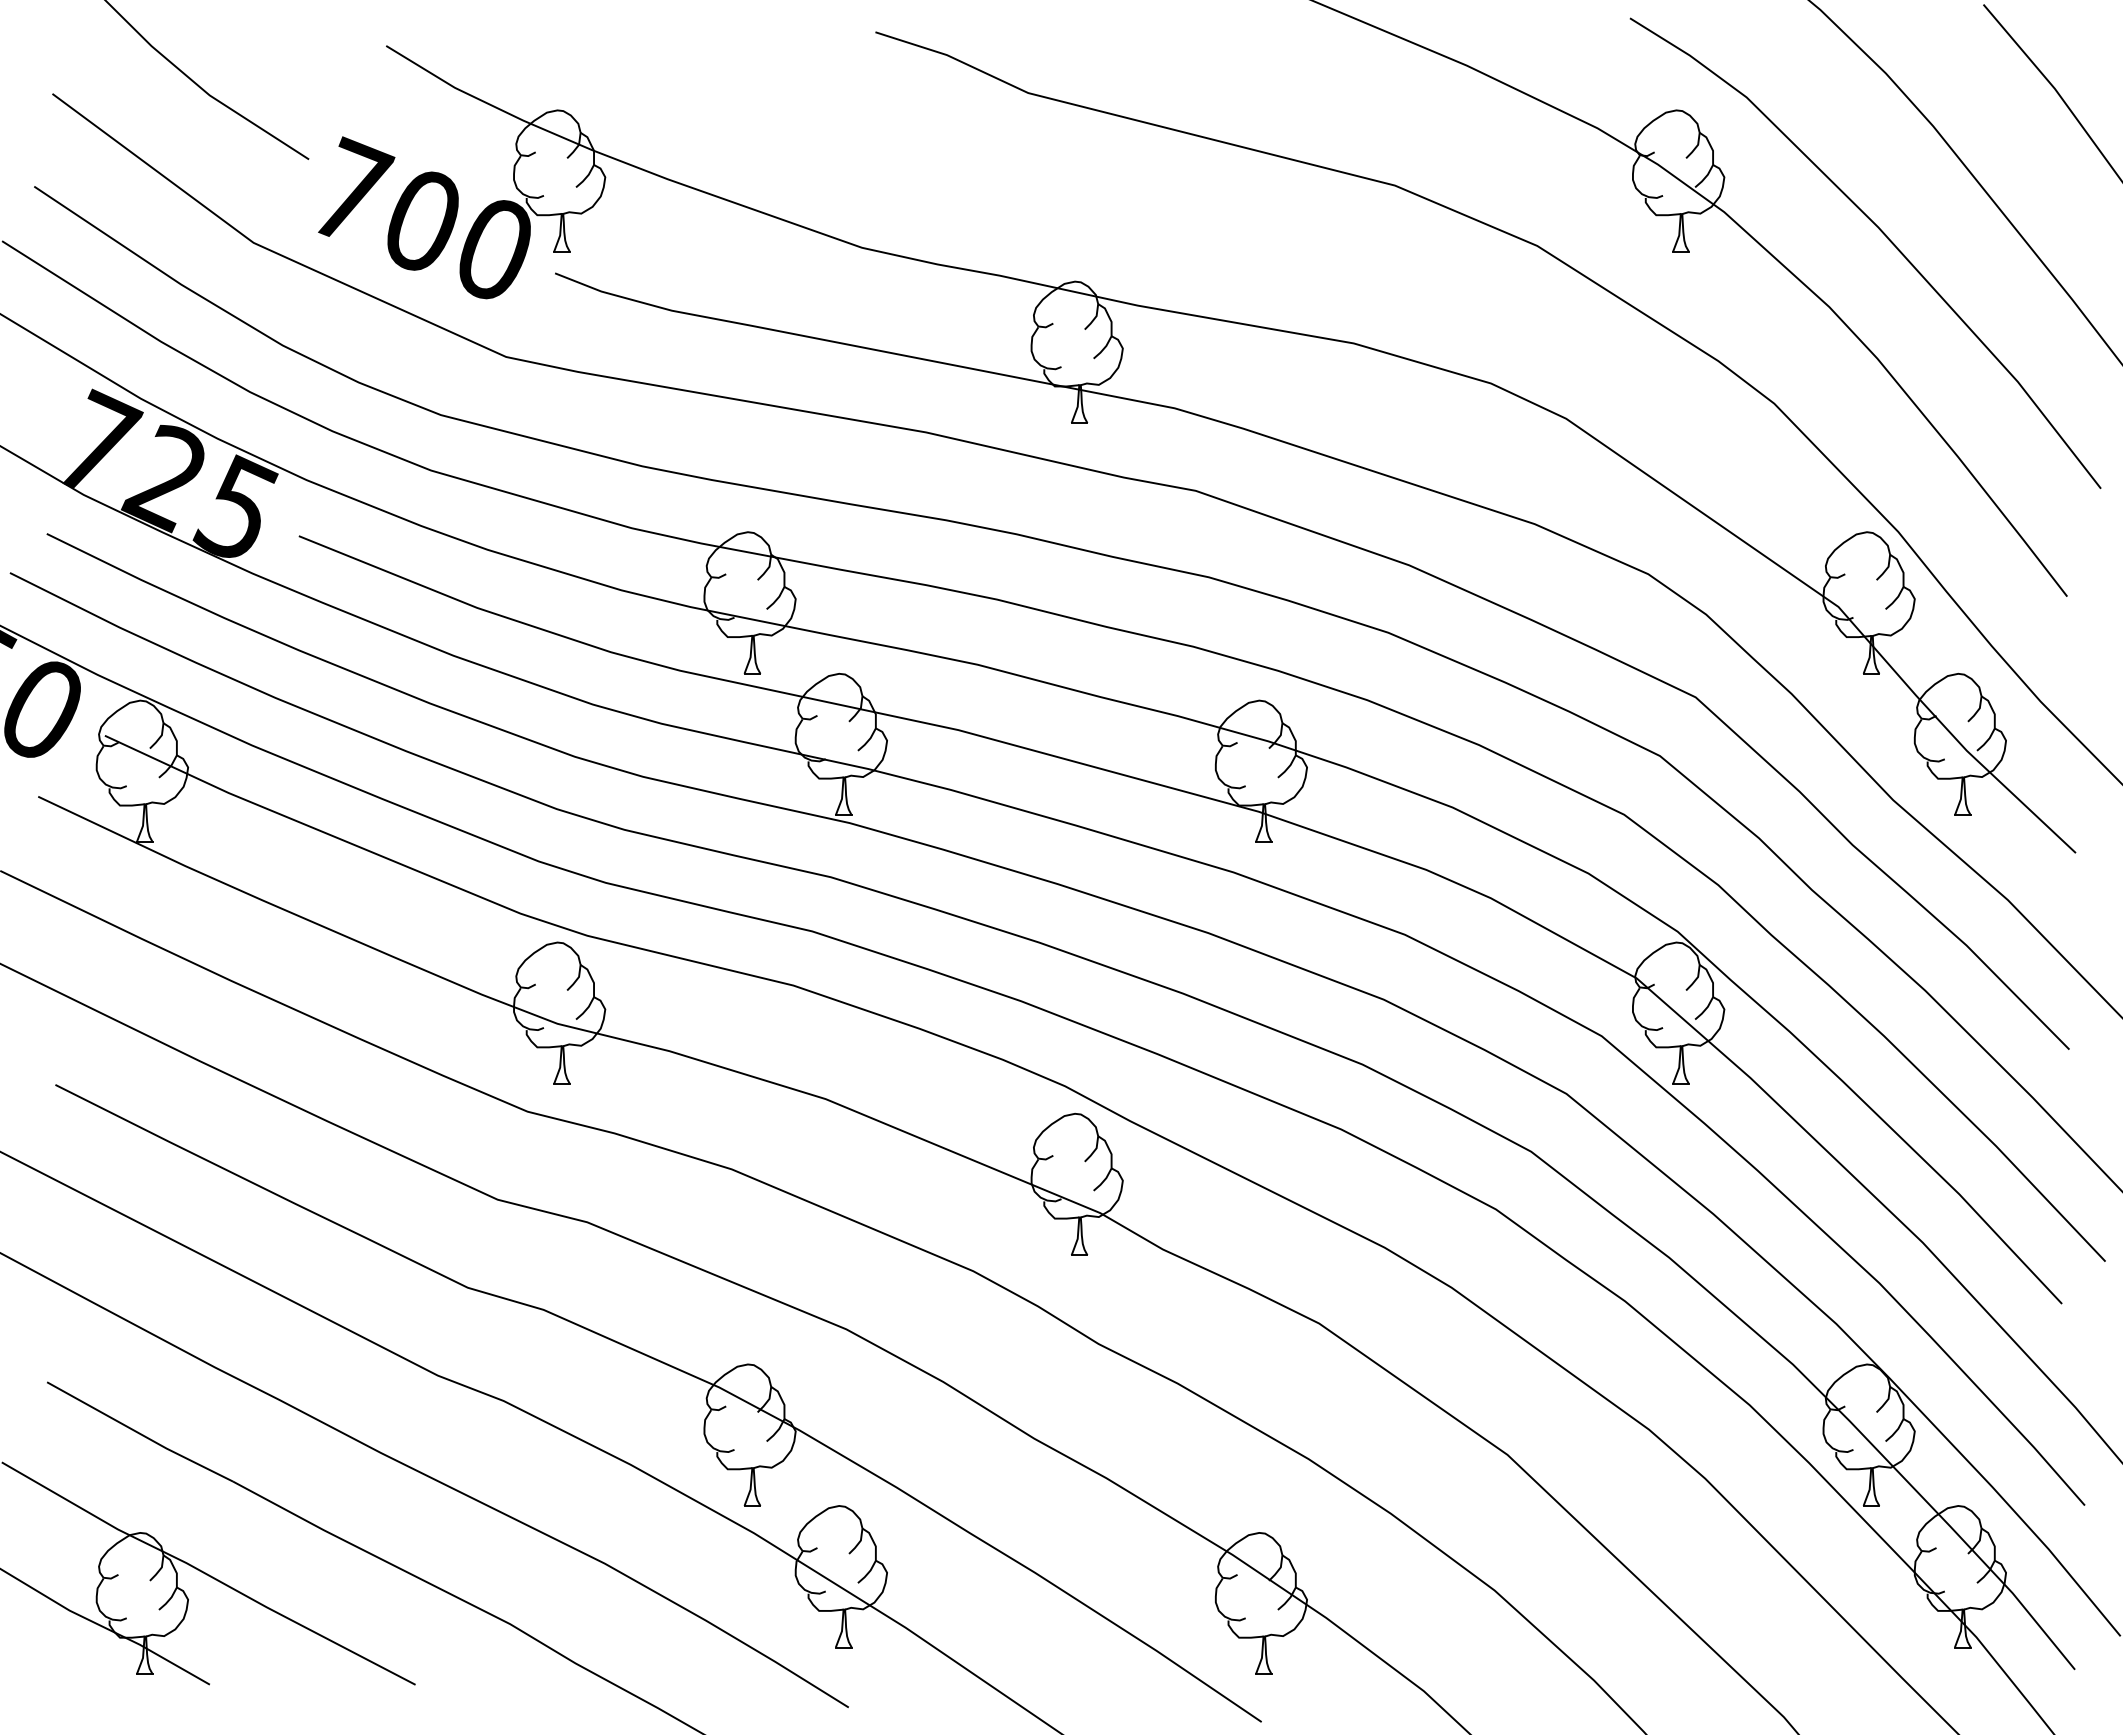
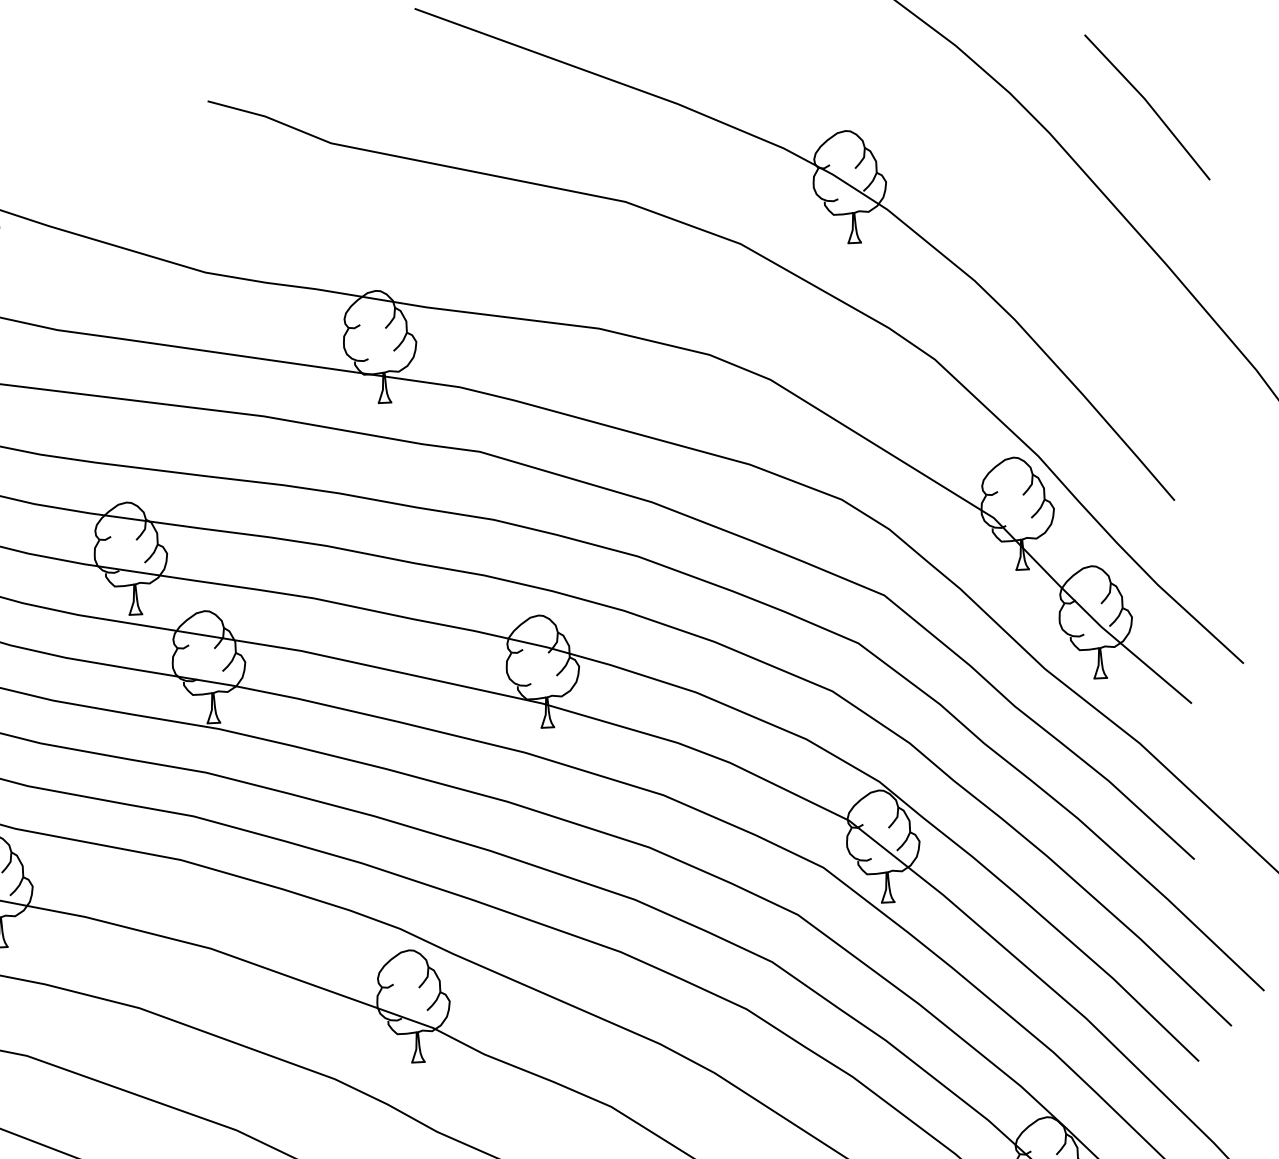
curve: (1883, 234) -> (1014, 221), removed

